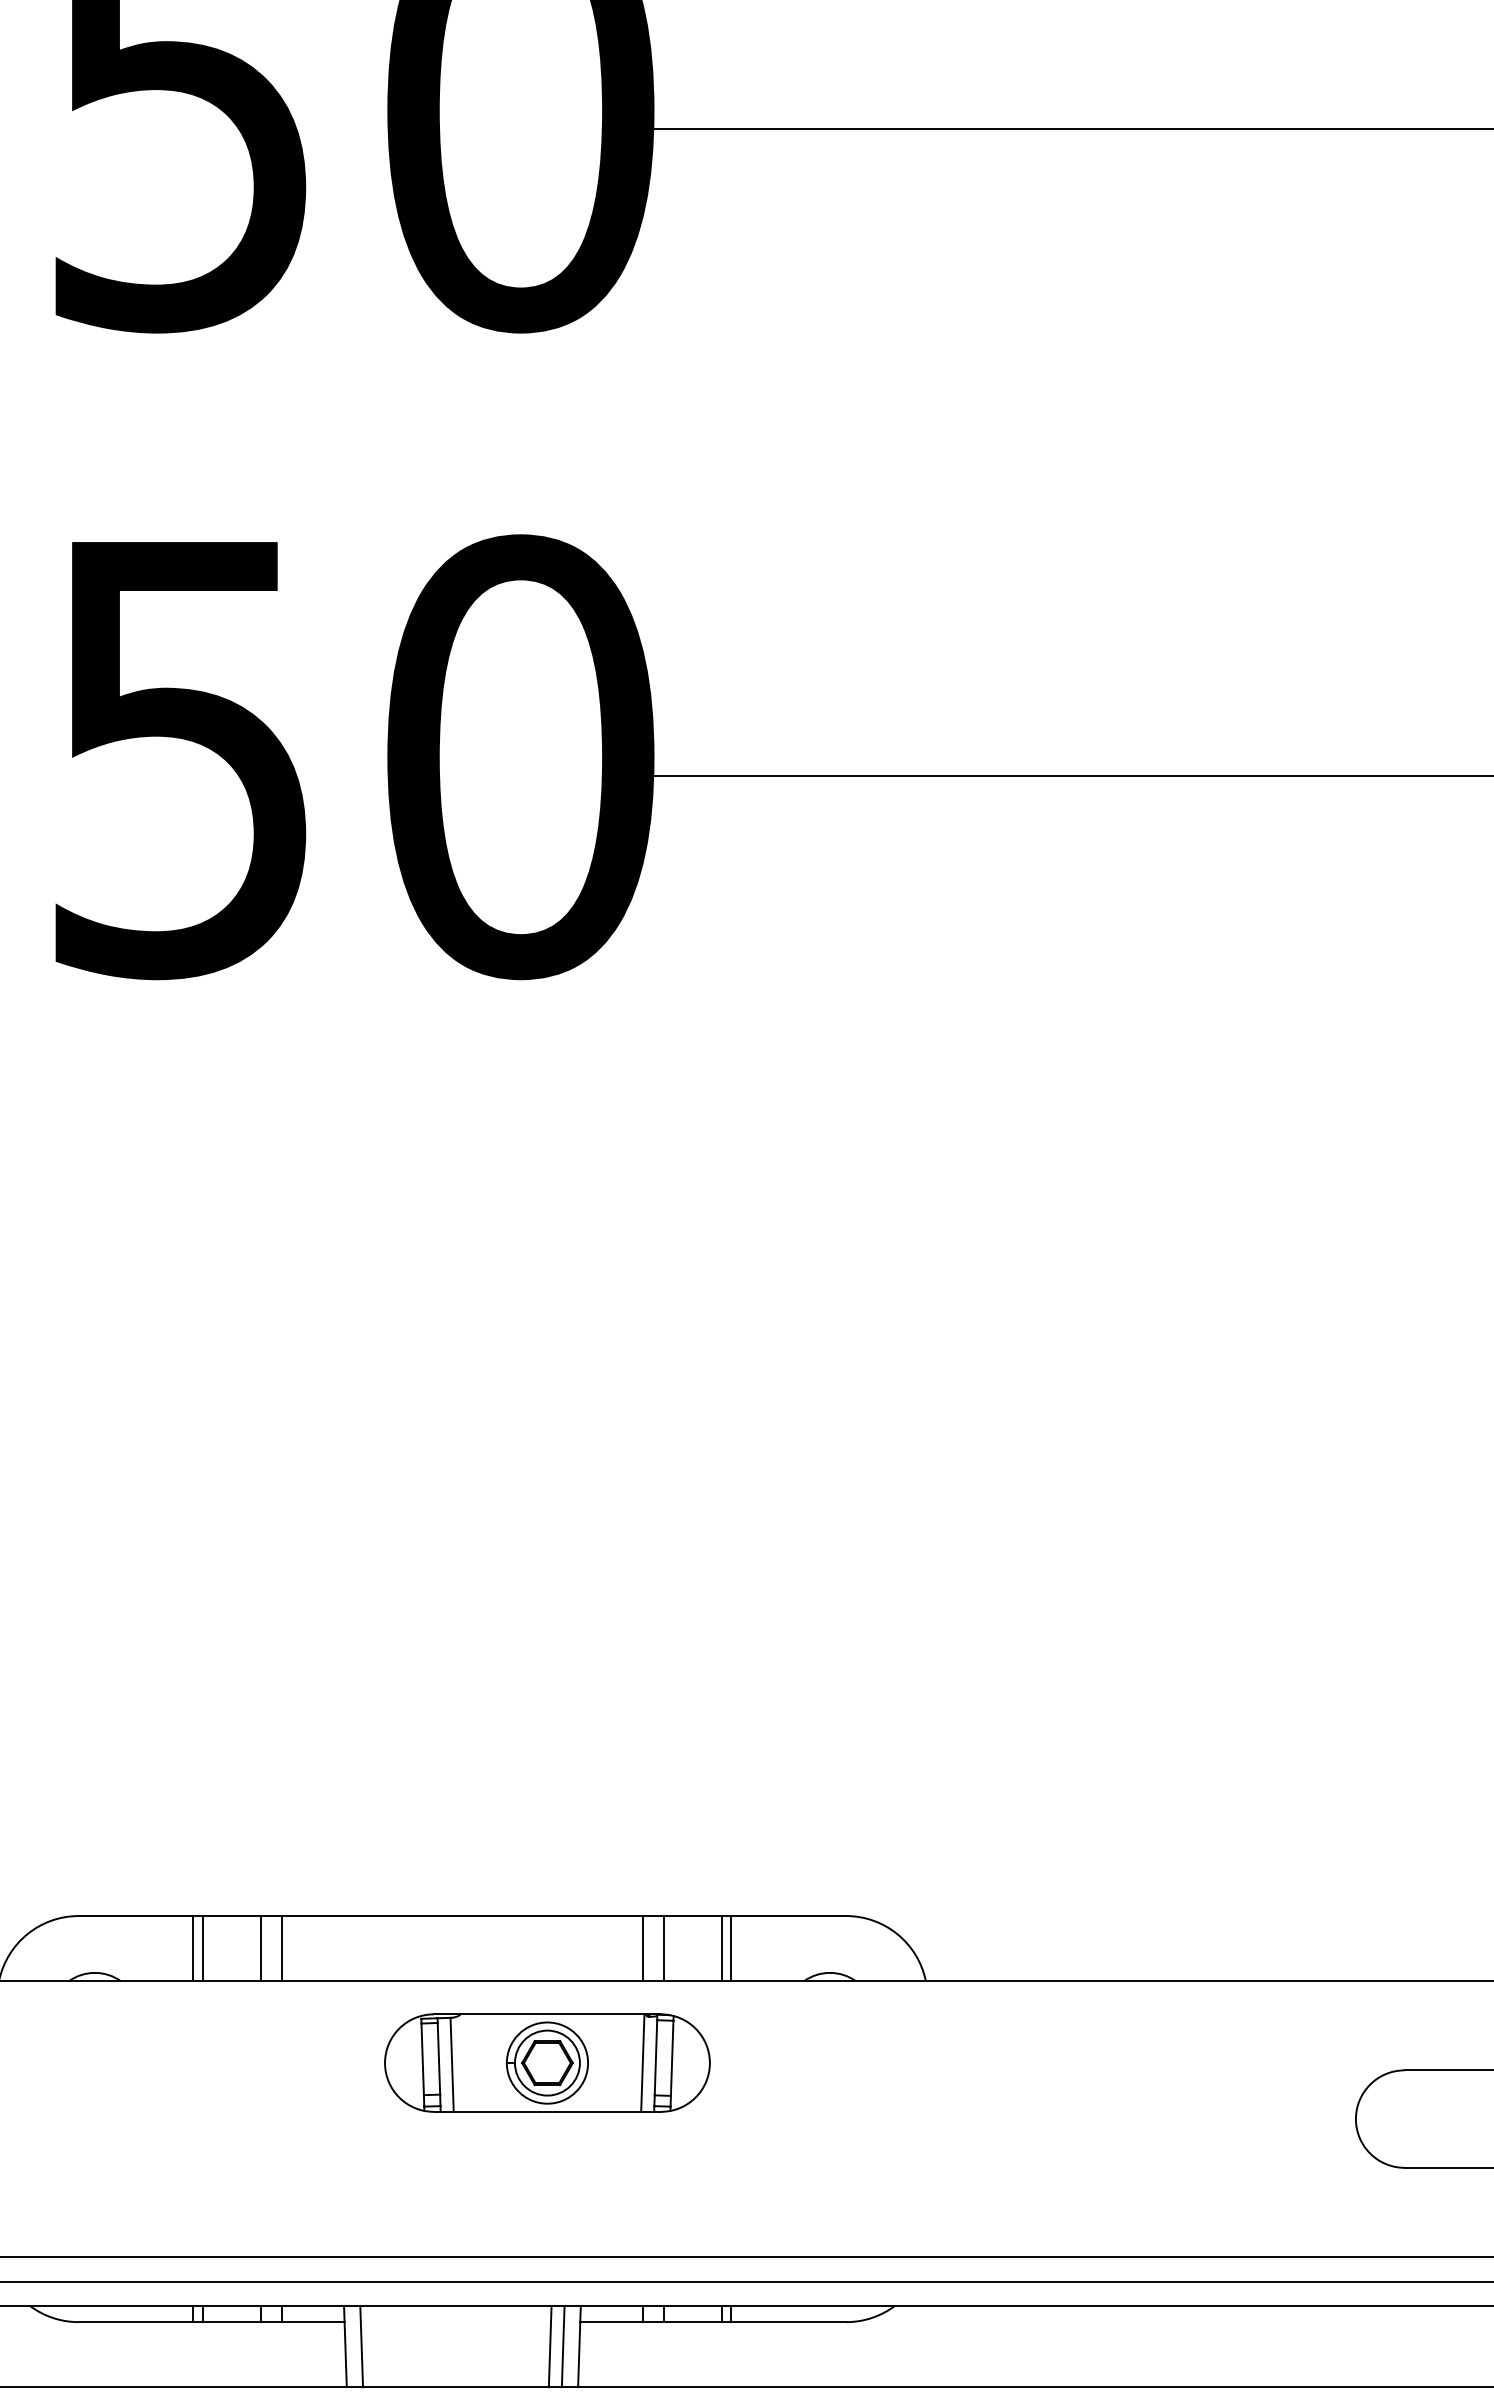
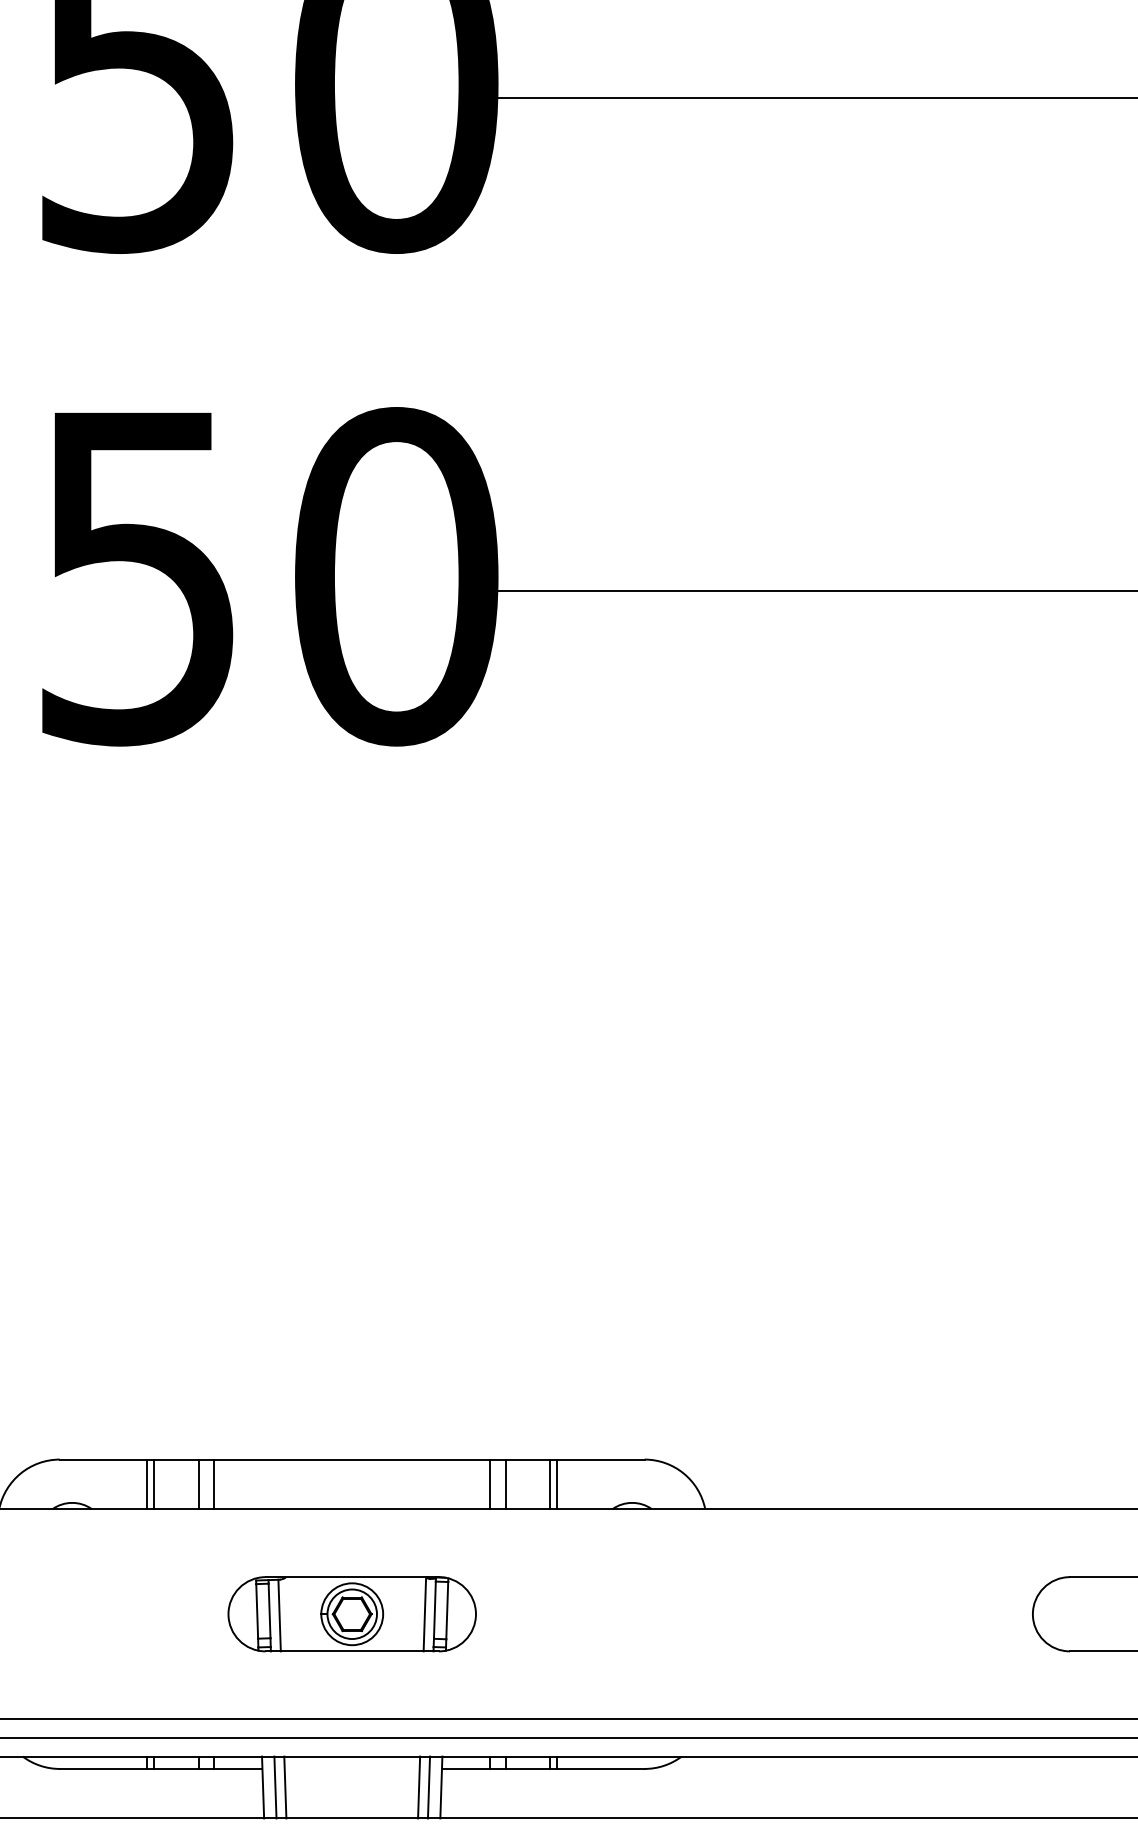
part: (547, 2062) -> (352, 1613), moved
line: (374, 2346) -> (285, 1787), added

